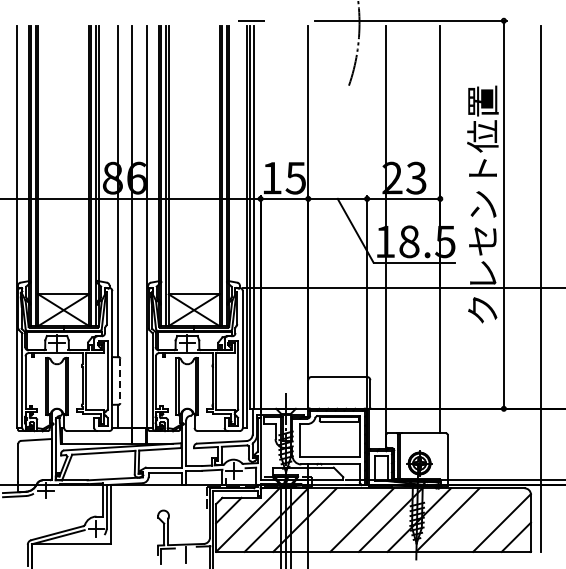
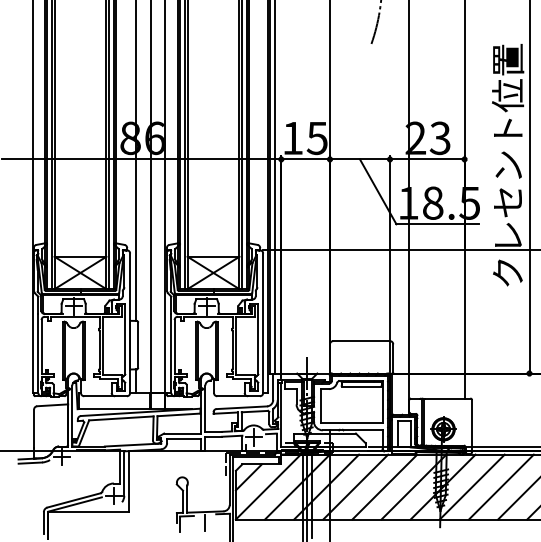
line: (120, 381) -> (138, 345), dashed -> solid
line: (333, 519) -> (355, 486), added
line: (476, 519) -> (501, 486), added

